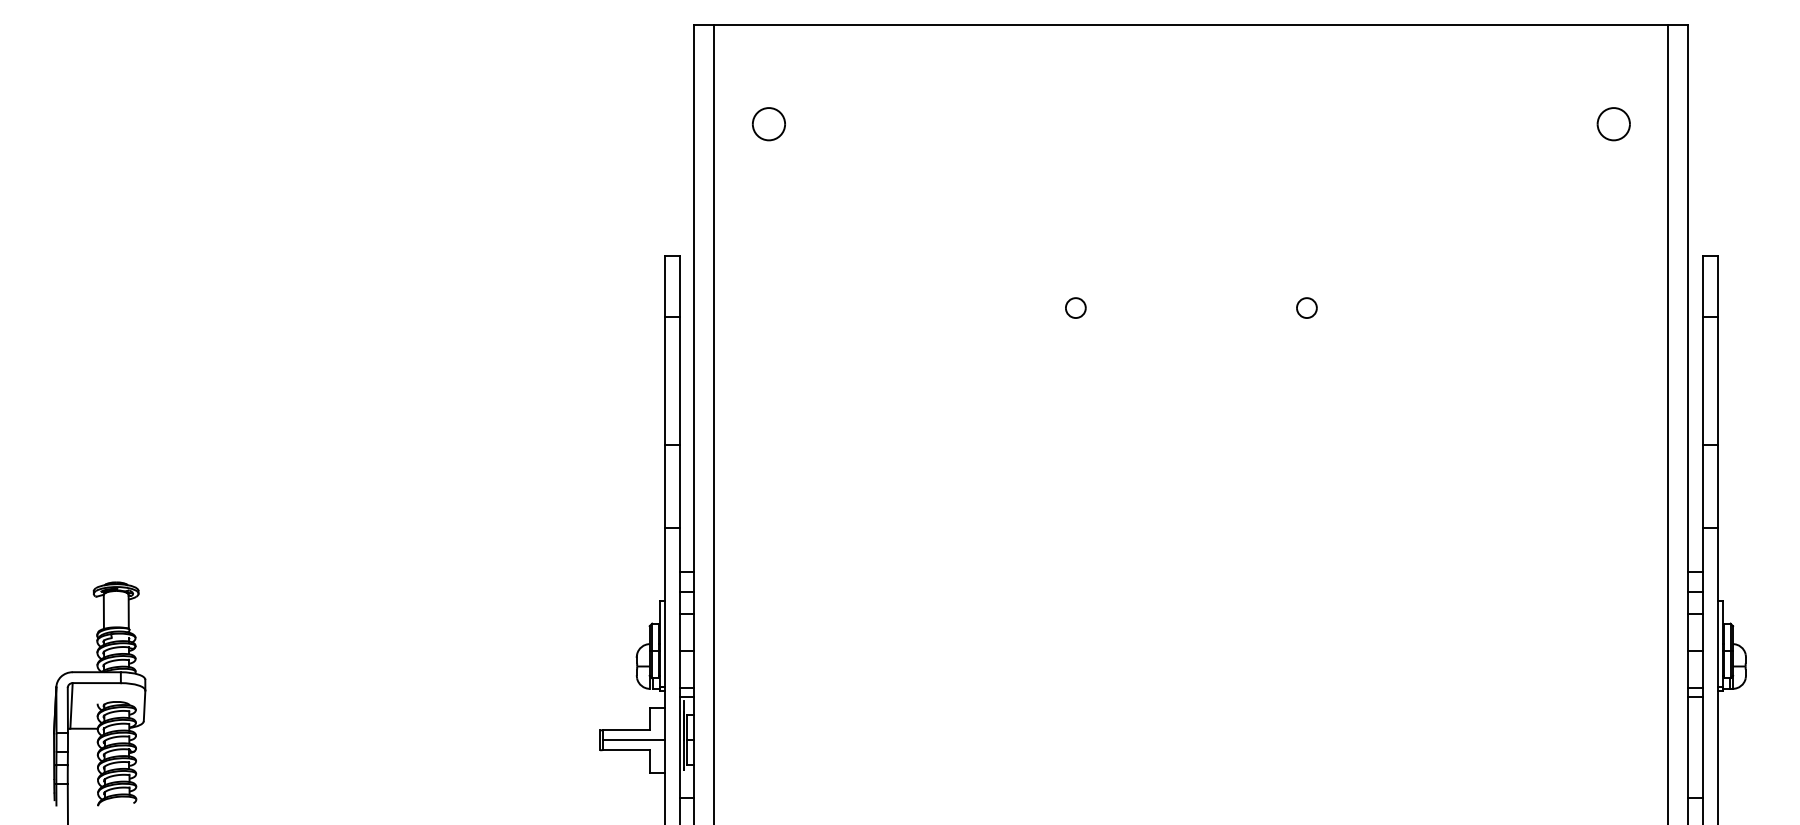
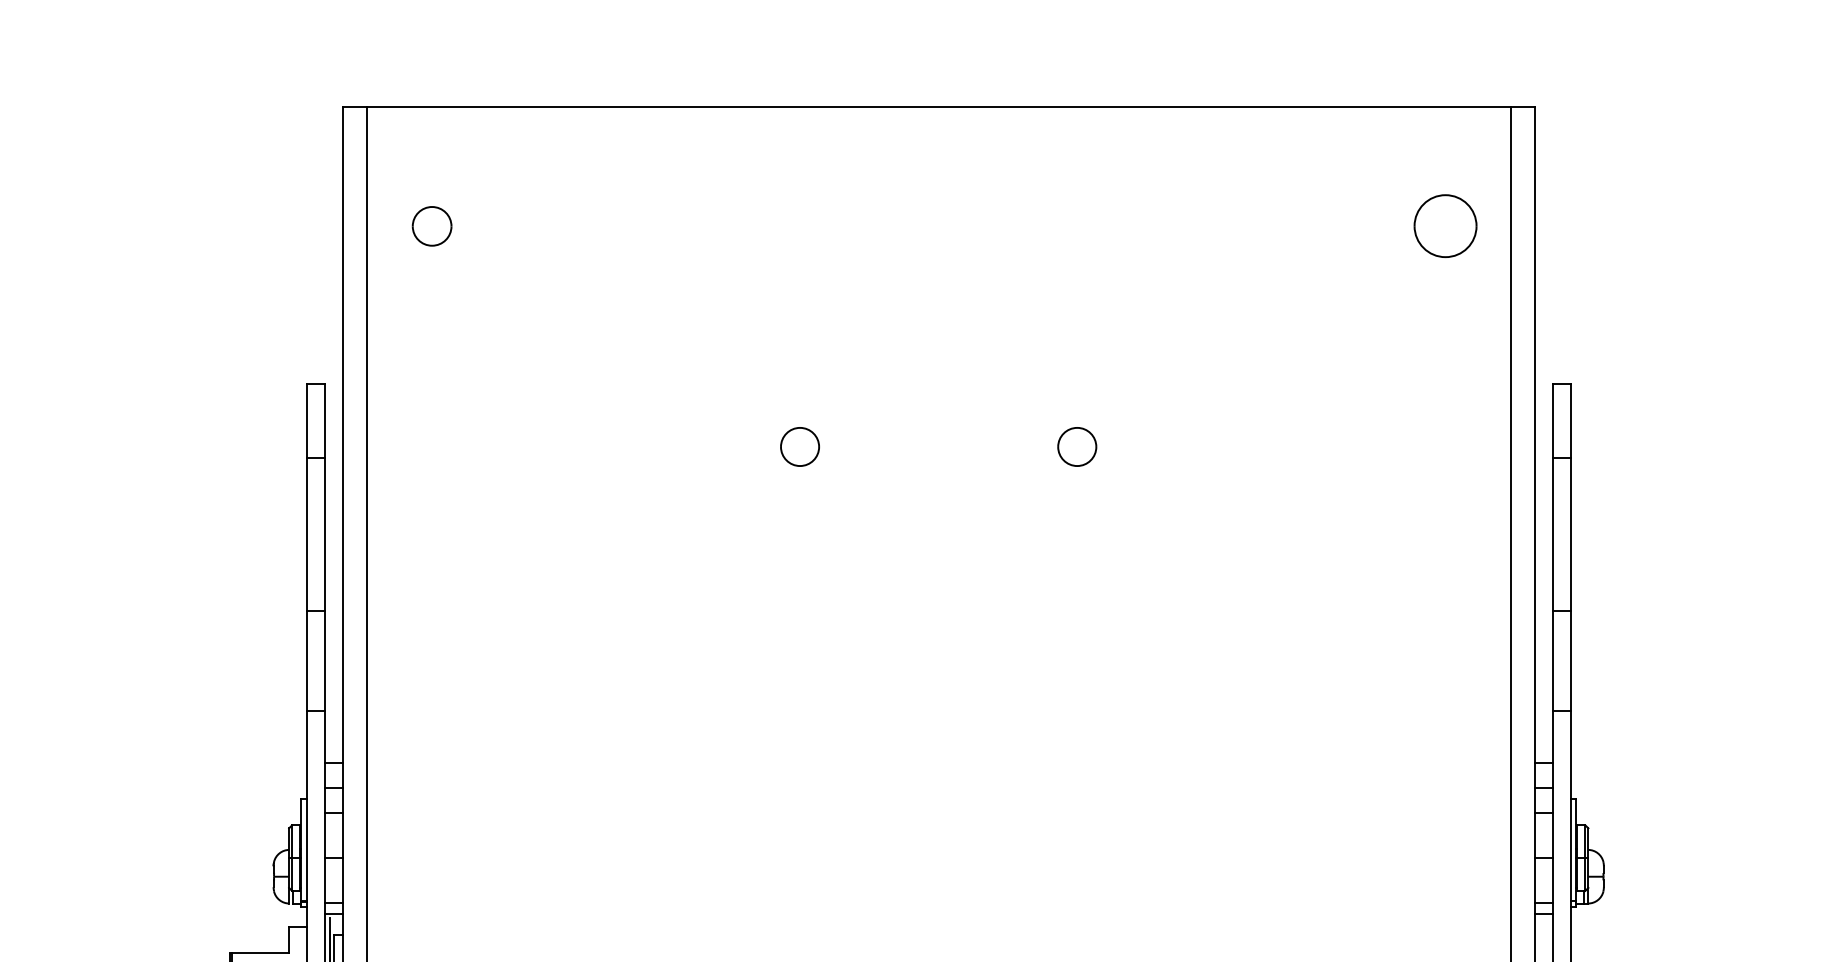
part: (1613, 124) -> (1444, 226), size x1.6
part: (1075, 307) -> (799, 446), size x1.6
part: (1306, 307) -> (1076, 446), size x1.6

